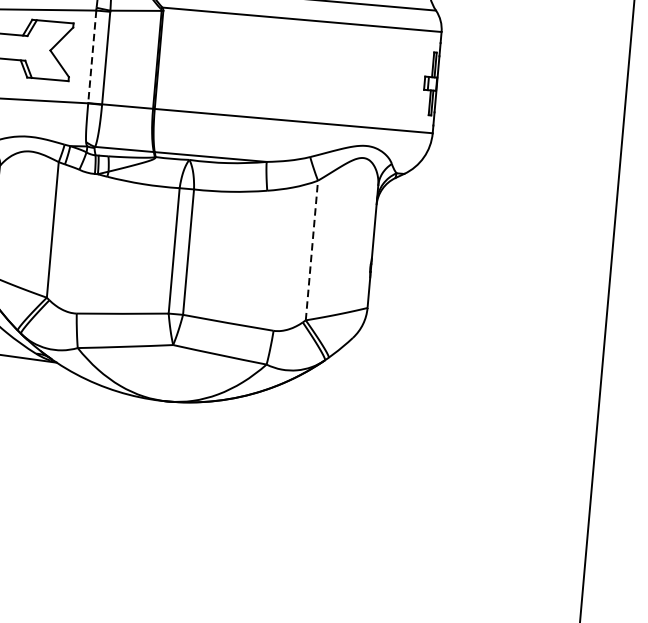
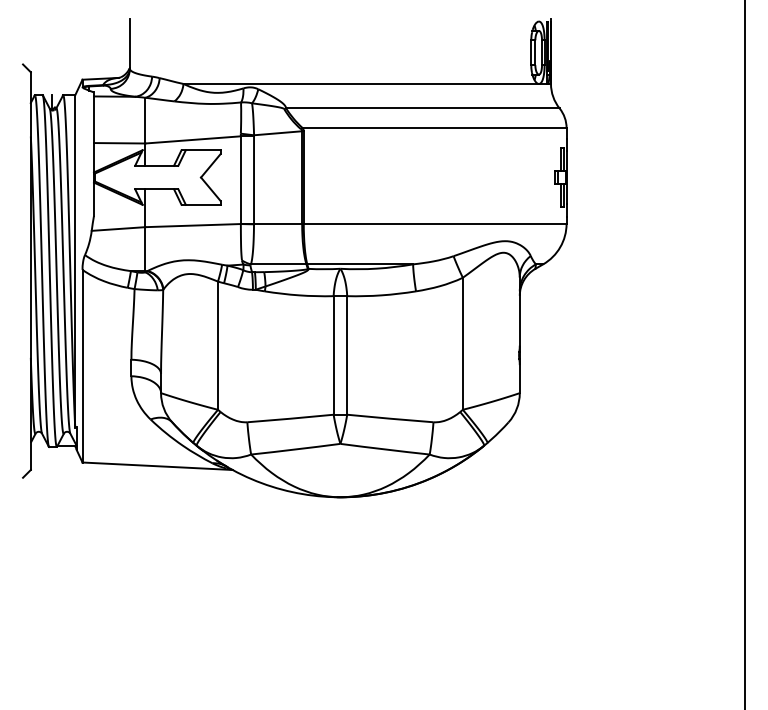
line: (91, 57) -> (240, 180), dashed -> solid
line: (311, 250) -> (462, 343), dashed -> solid

